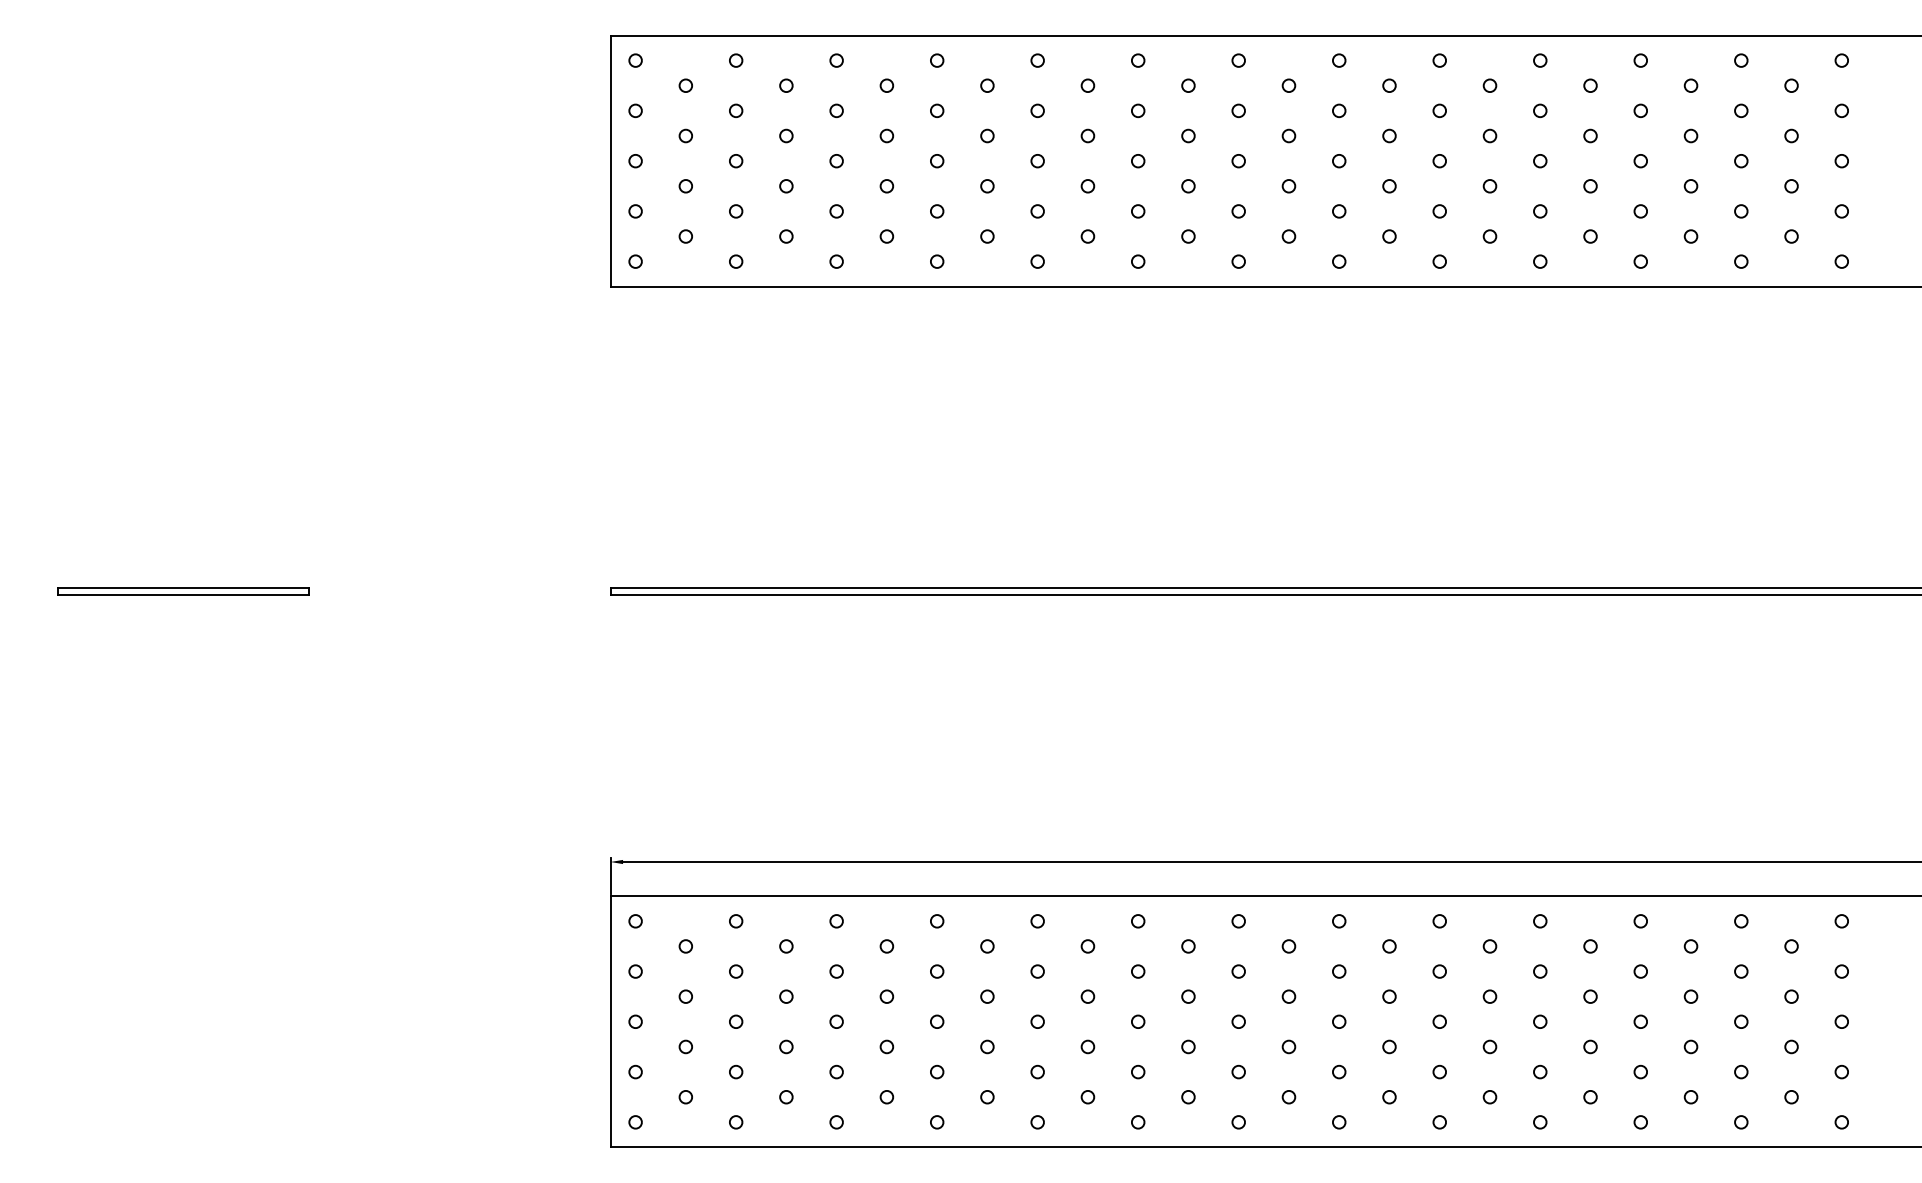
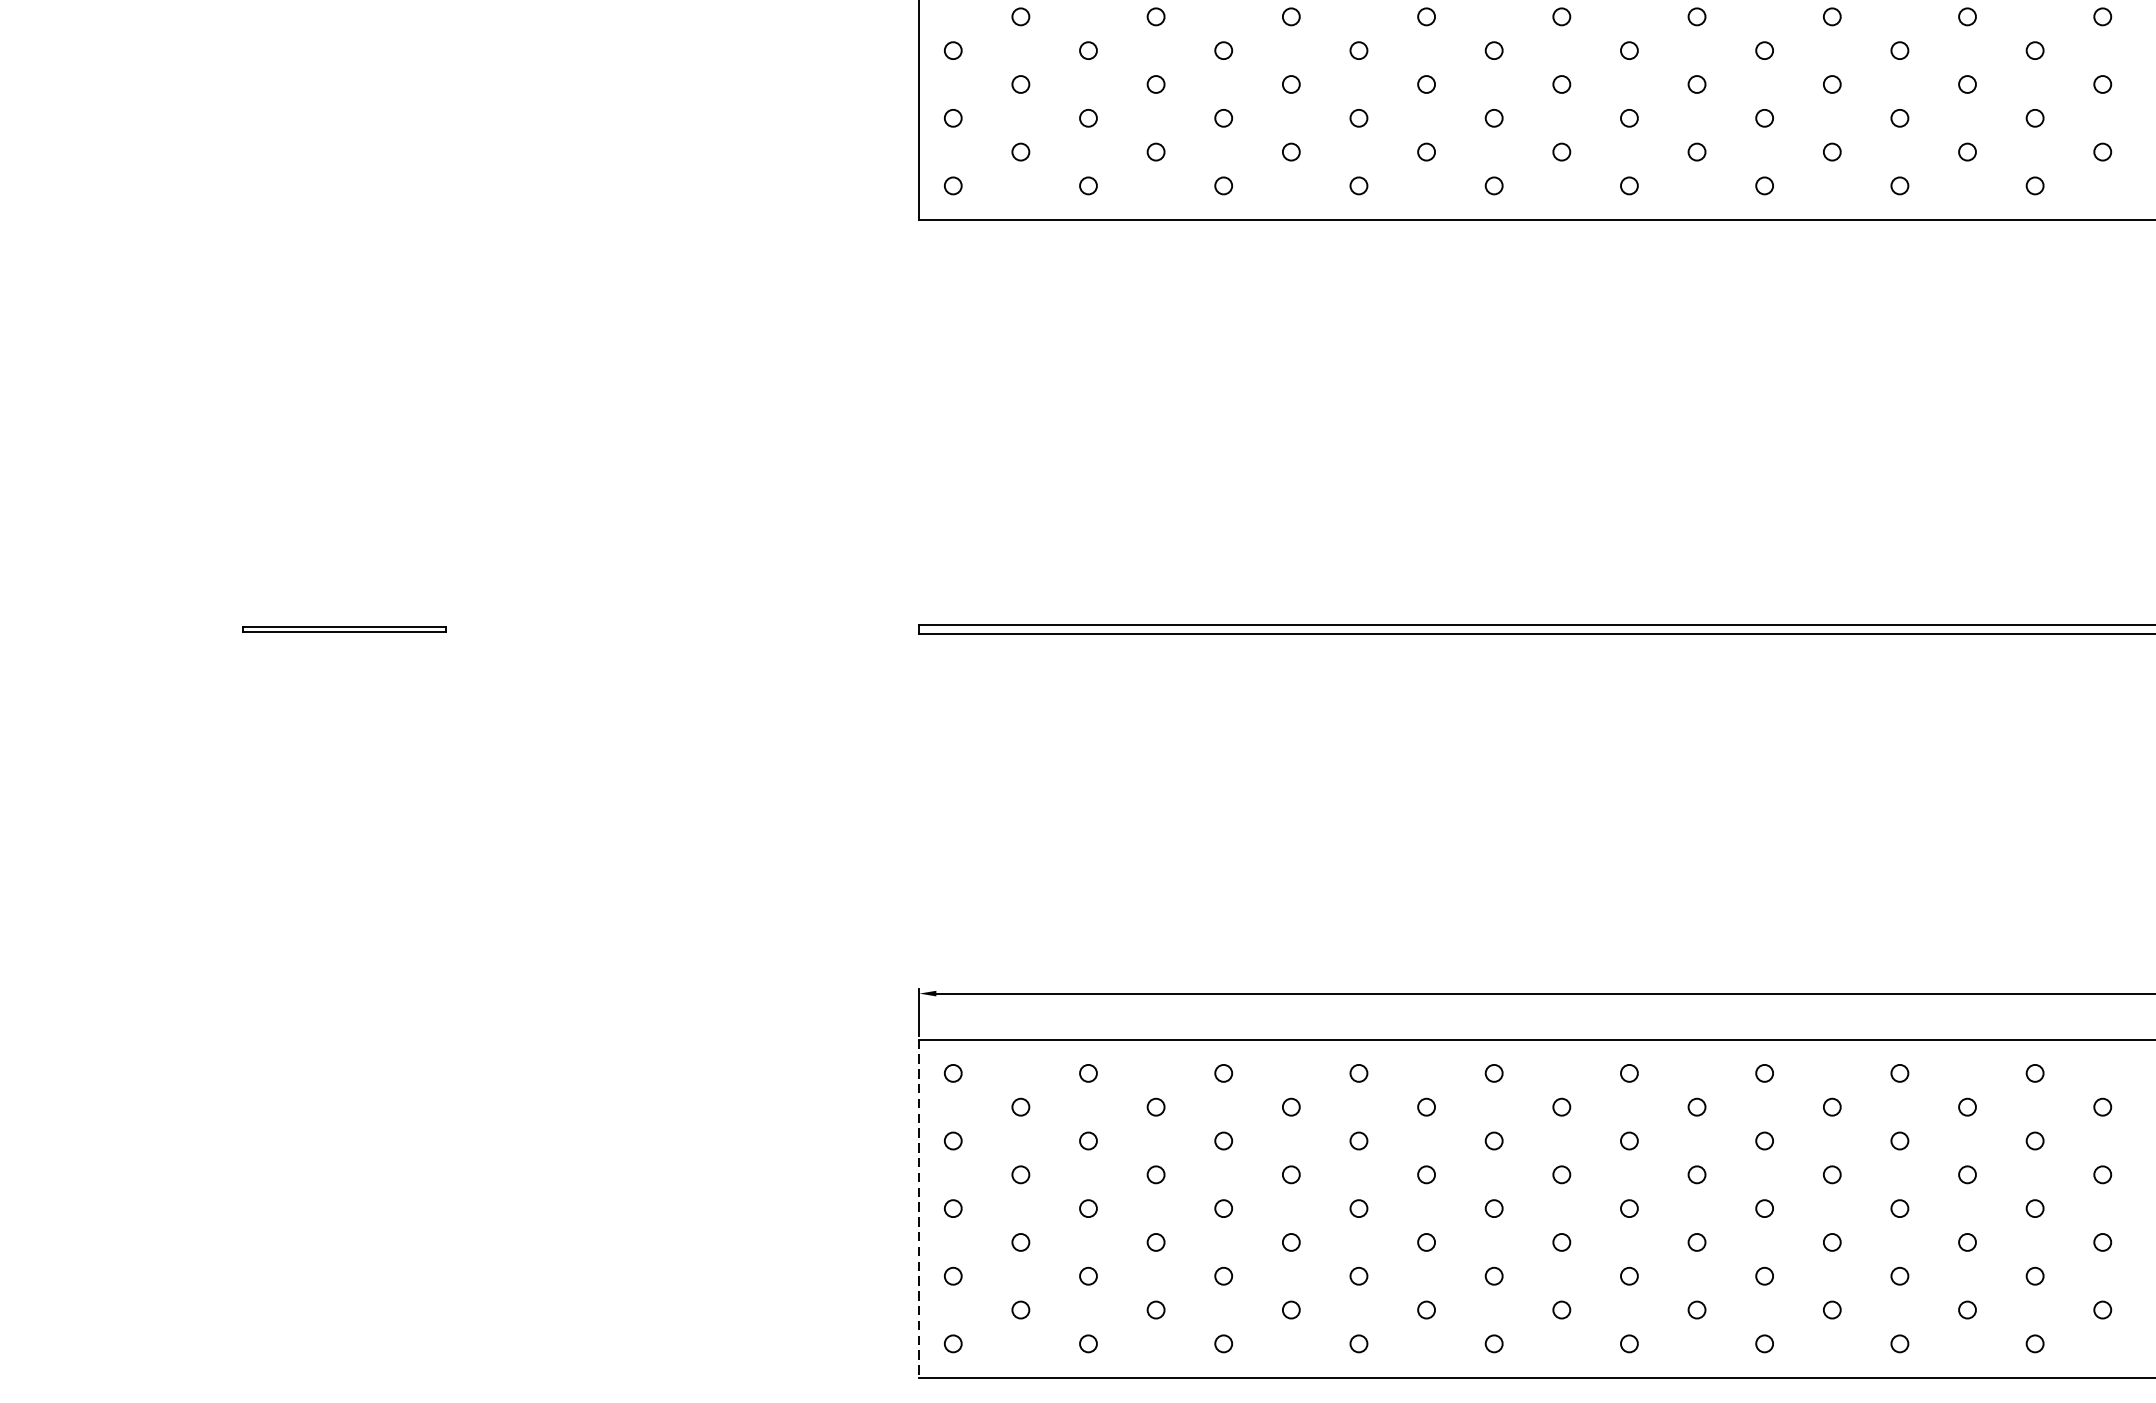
part: (183, 591) -> (344, 629), size x0.6
line: (610, 1021) -> (919, 1208), solid -> dashed

